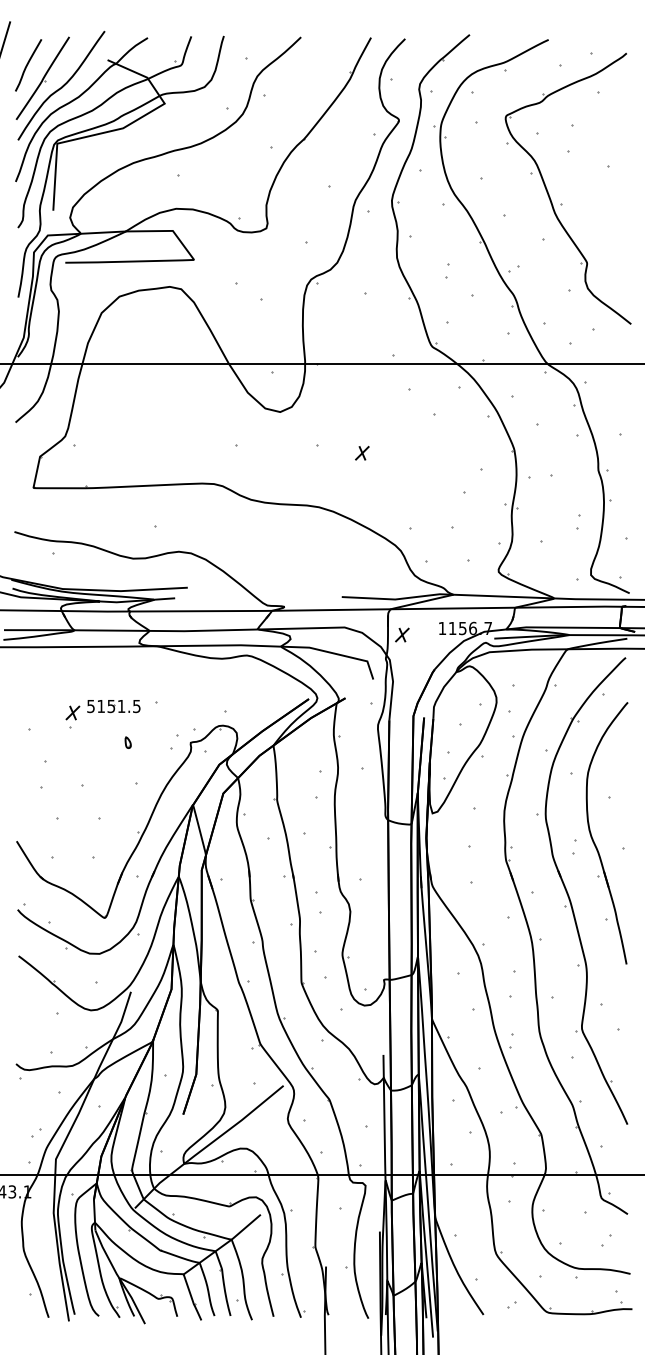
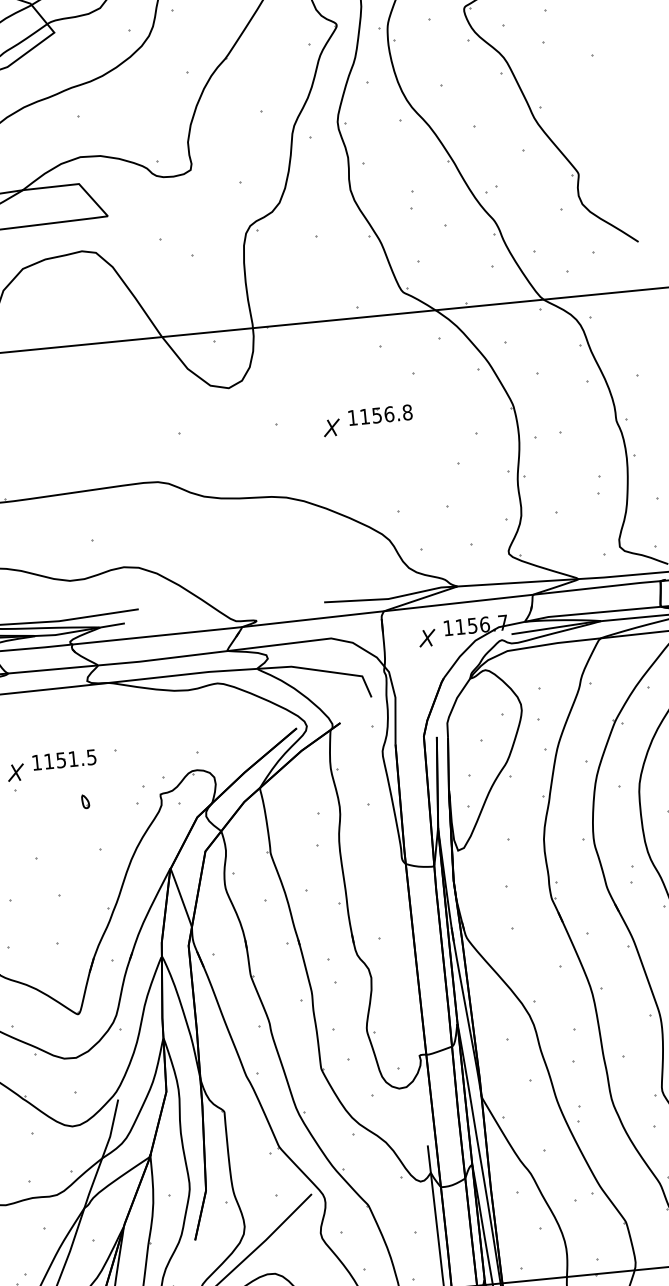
part: (403, 446) -> (380, 414), added
part: (402, 634) -> (427, 637), moved
text: (90, 706) -> (36, 762), 5151.5 -> 1151.5

